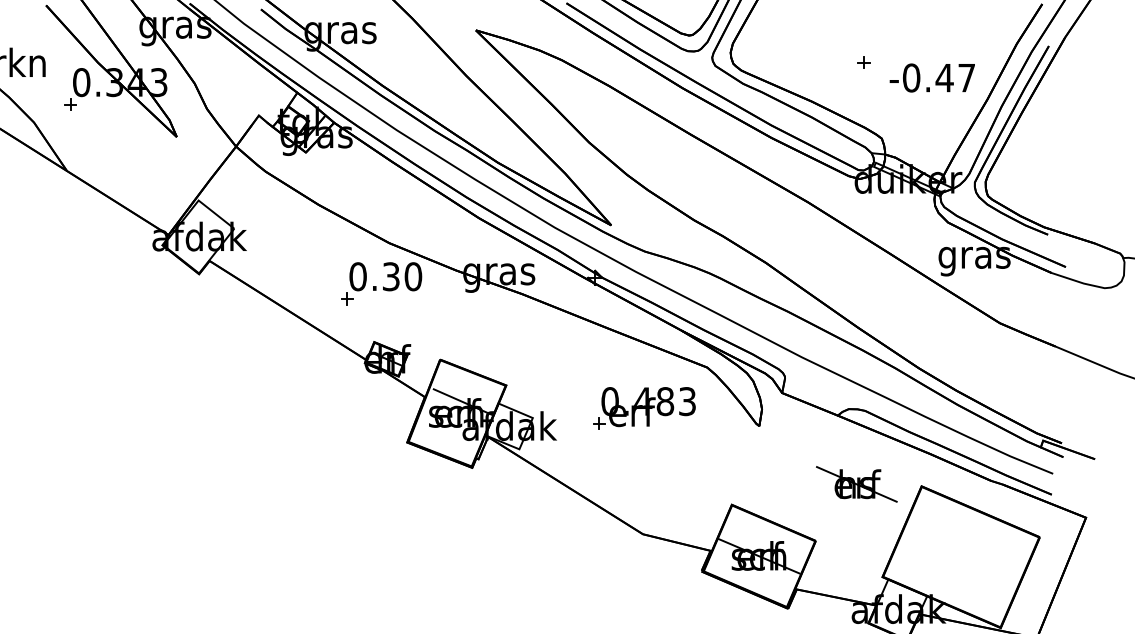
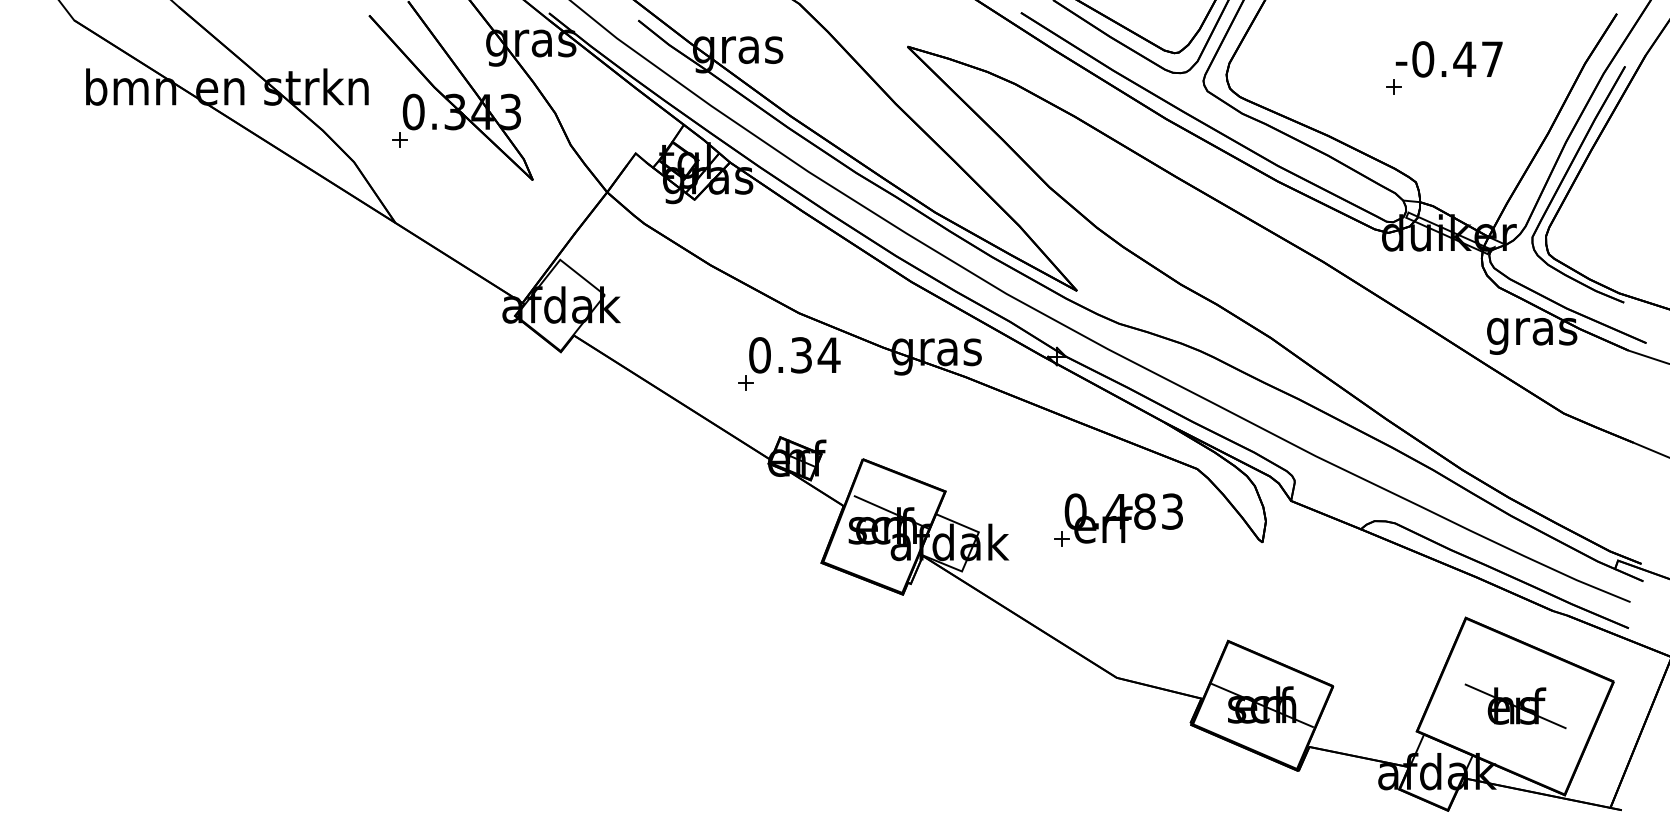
text: (931, 78) -> (1448, 59), moved
text: (412, 276) -> (828, 355), 0.30 -> 0.34
part: (856, 484) -> (1515, 706), moved

